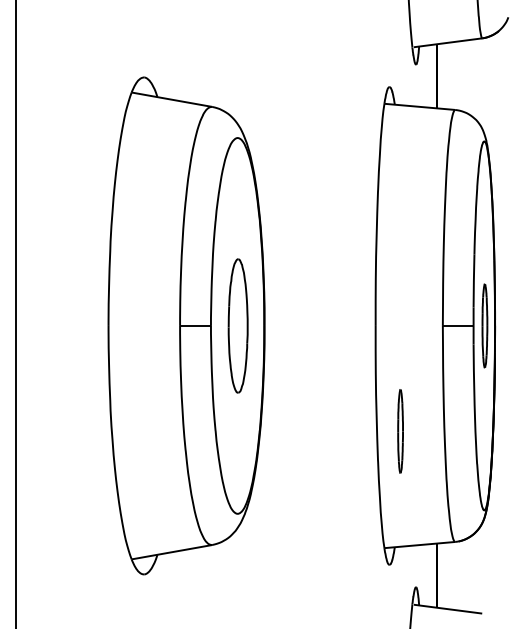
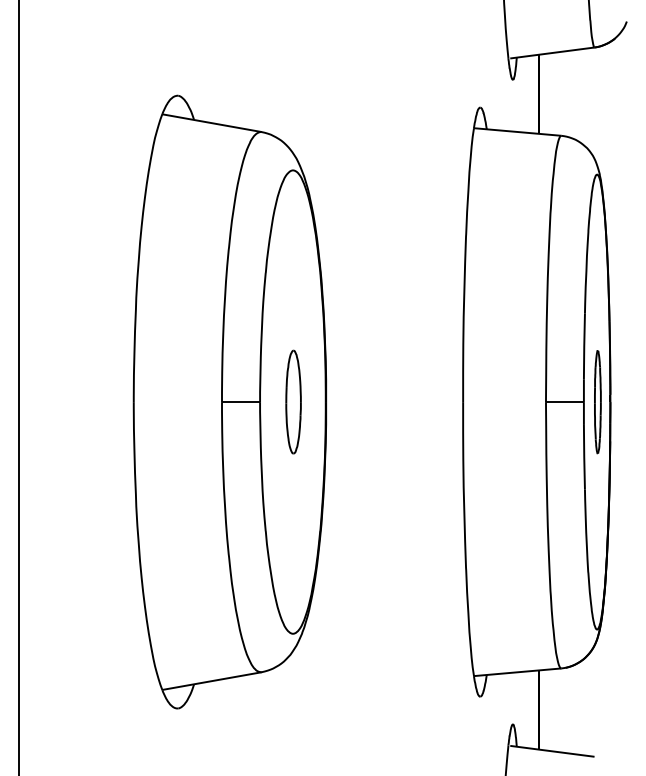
part: (238, 325) -> (293, 401), size x0.62
part: (400, 431) -> (493, 532), removed

